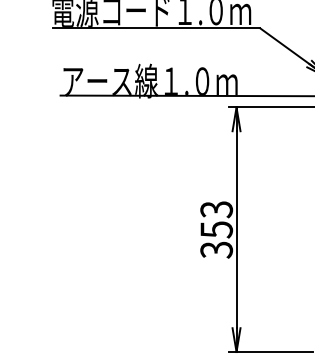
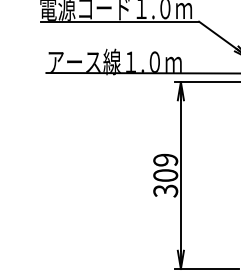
text: (216, 219) -> (165, 167), 353 -> 309

